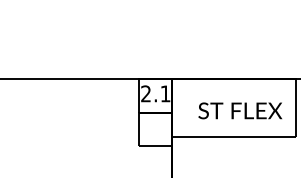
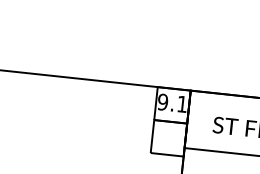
text: (146, 93) -> (163, 101), 2.1 -> 9.1

